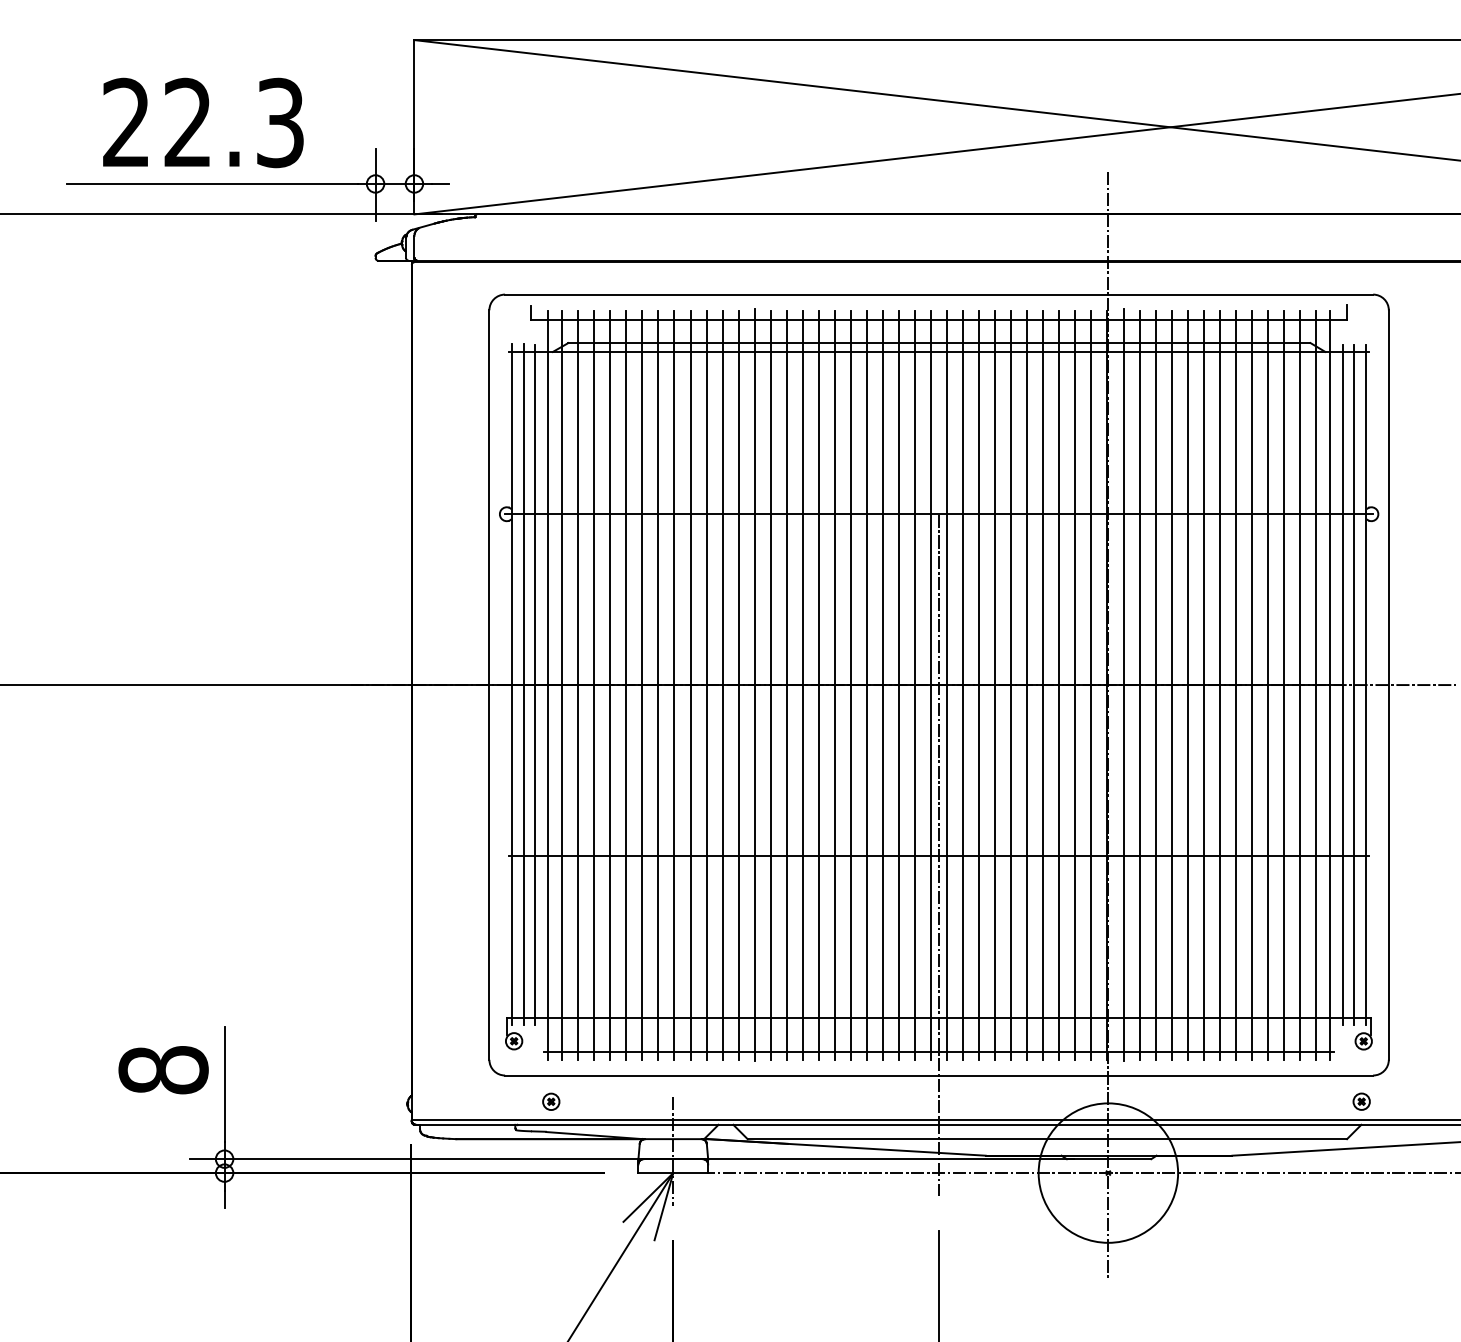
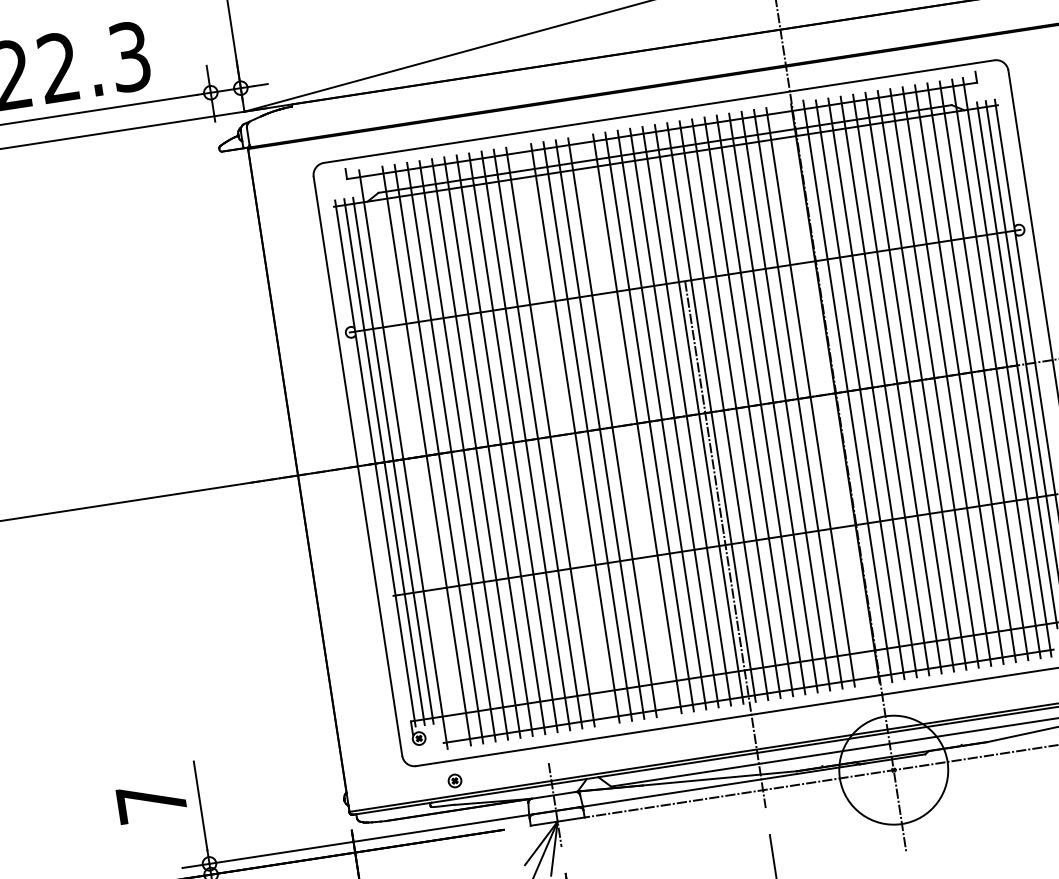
line: (562, 684) -> (414, 457), removed
line: (754, 684) -> (562, 434), removed
line: (834, 684) -> (624, 425), removed
line: (1091, 684) -> (822, 394), removed
text: (163, 1070) -> (151, 802), 8 -> 7

